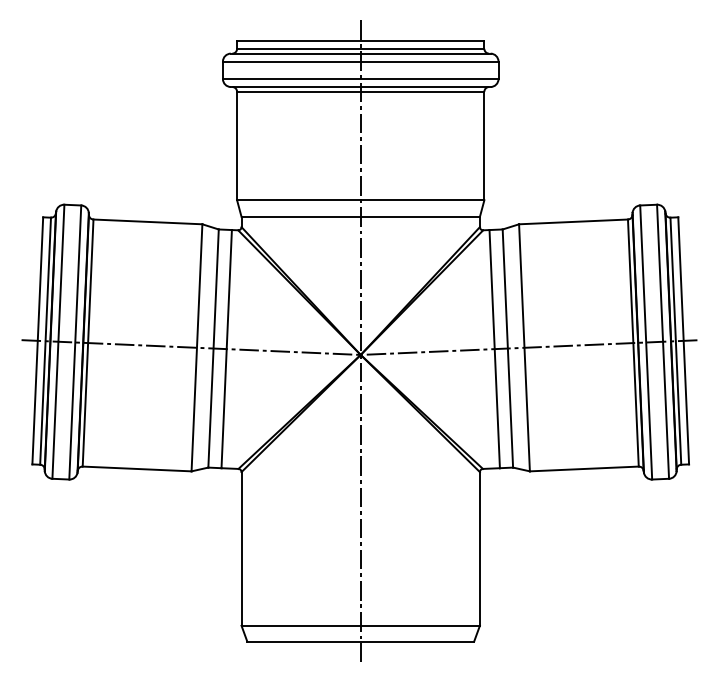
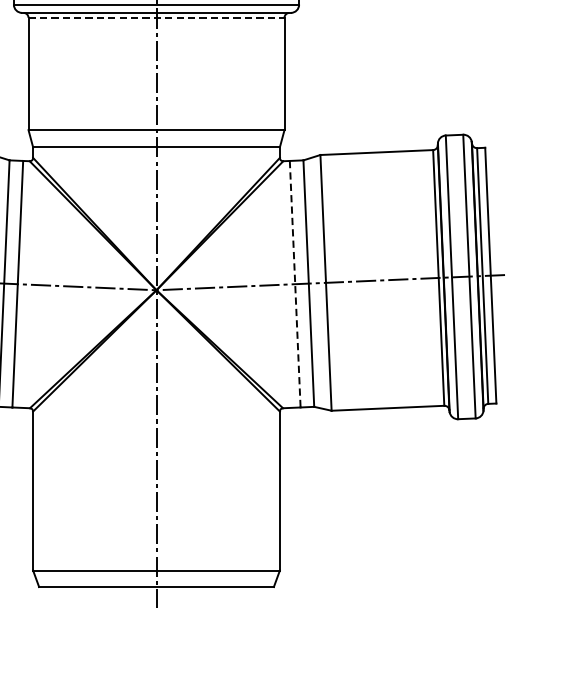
line: (360, 91) -> (156, 17), solid -> dashed
line: (494, 349) -> (294, 284), solid -> dashed

